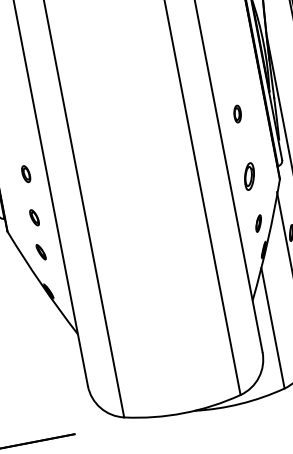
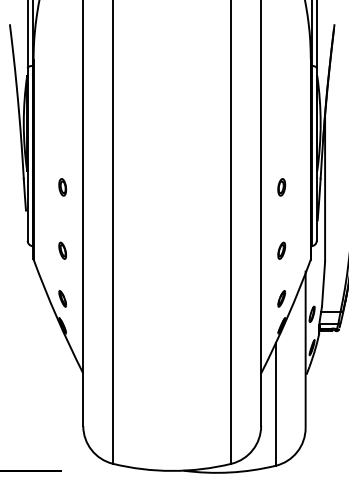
part: (25, 174) -> (62, 187), moved
part: (249, 176) -> (281, 250), size x0.62
part: (40, 251) -> (62, 298), moved

